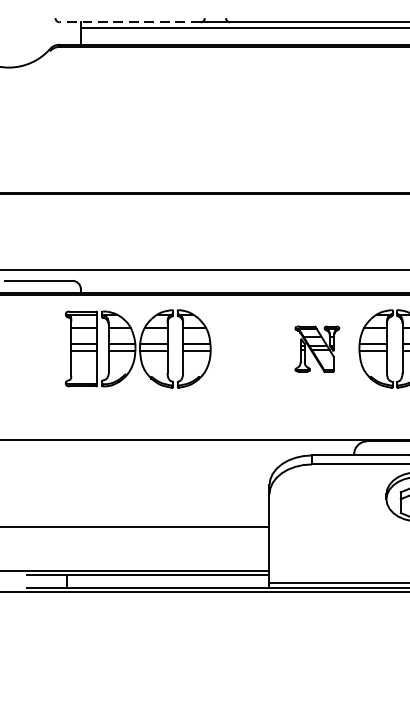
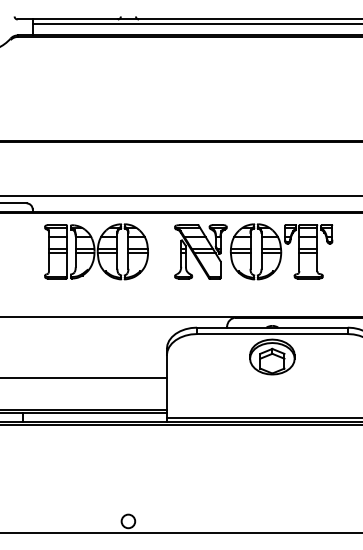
line: (129, 22) -> (67, 19), dashed -> solid
part: (138, 348) -> (96, 251), moved
part: (316, 348) -> (200, 251), size x1.67

